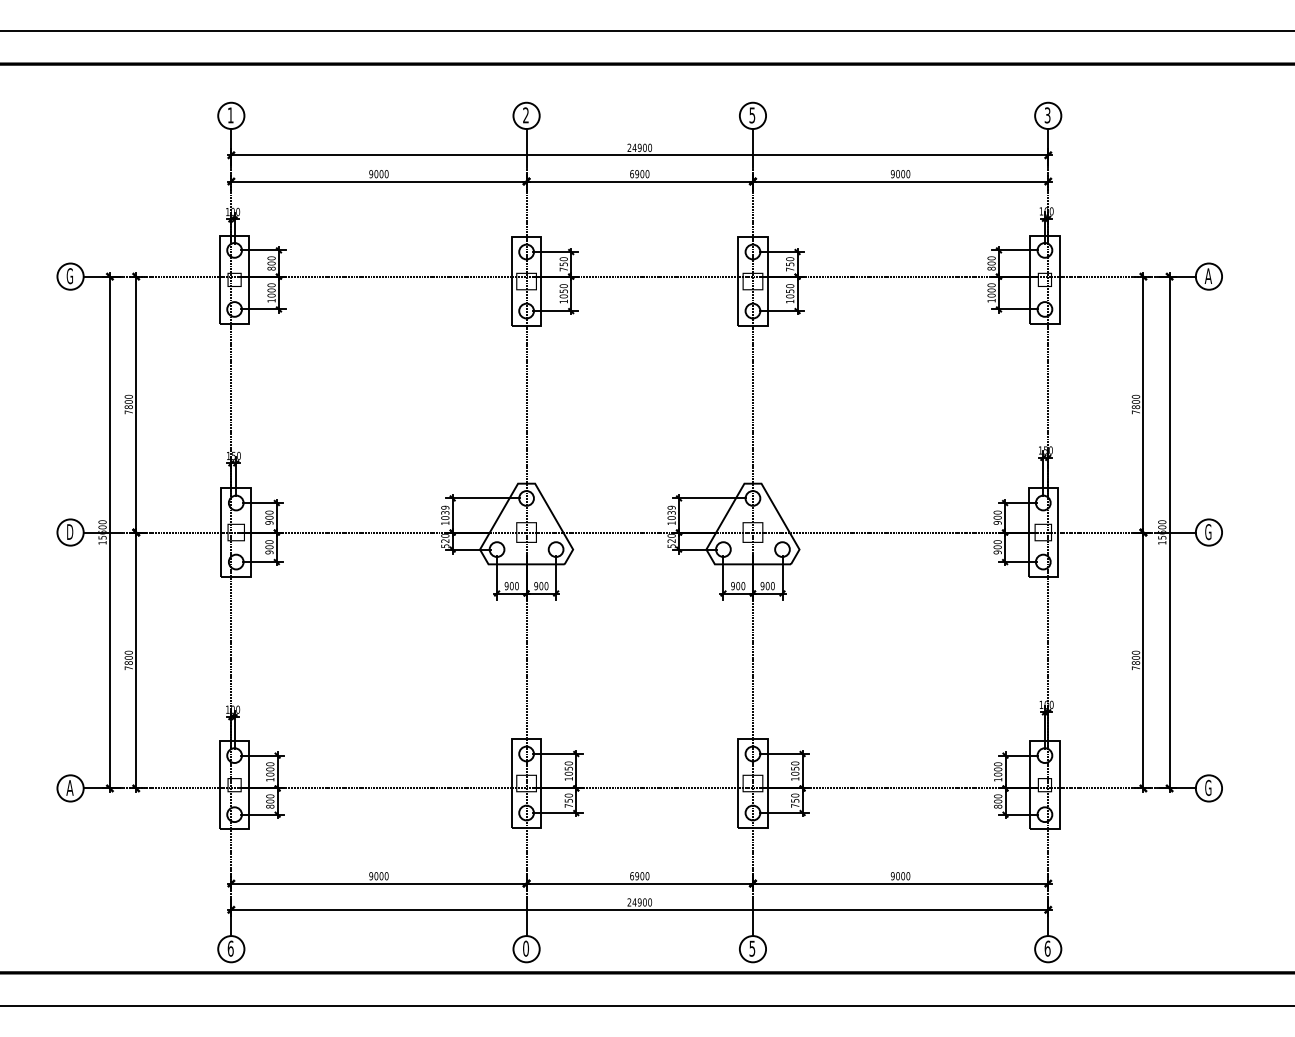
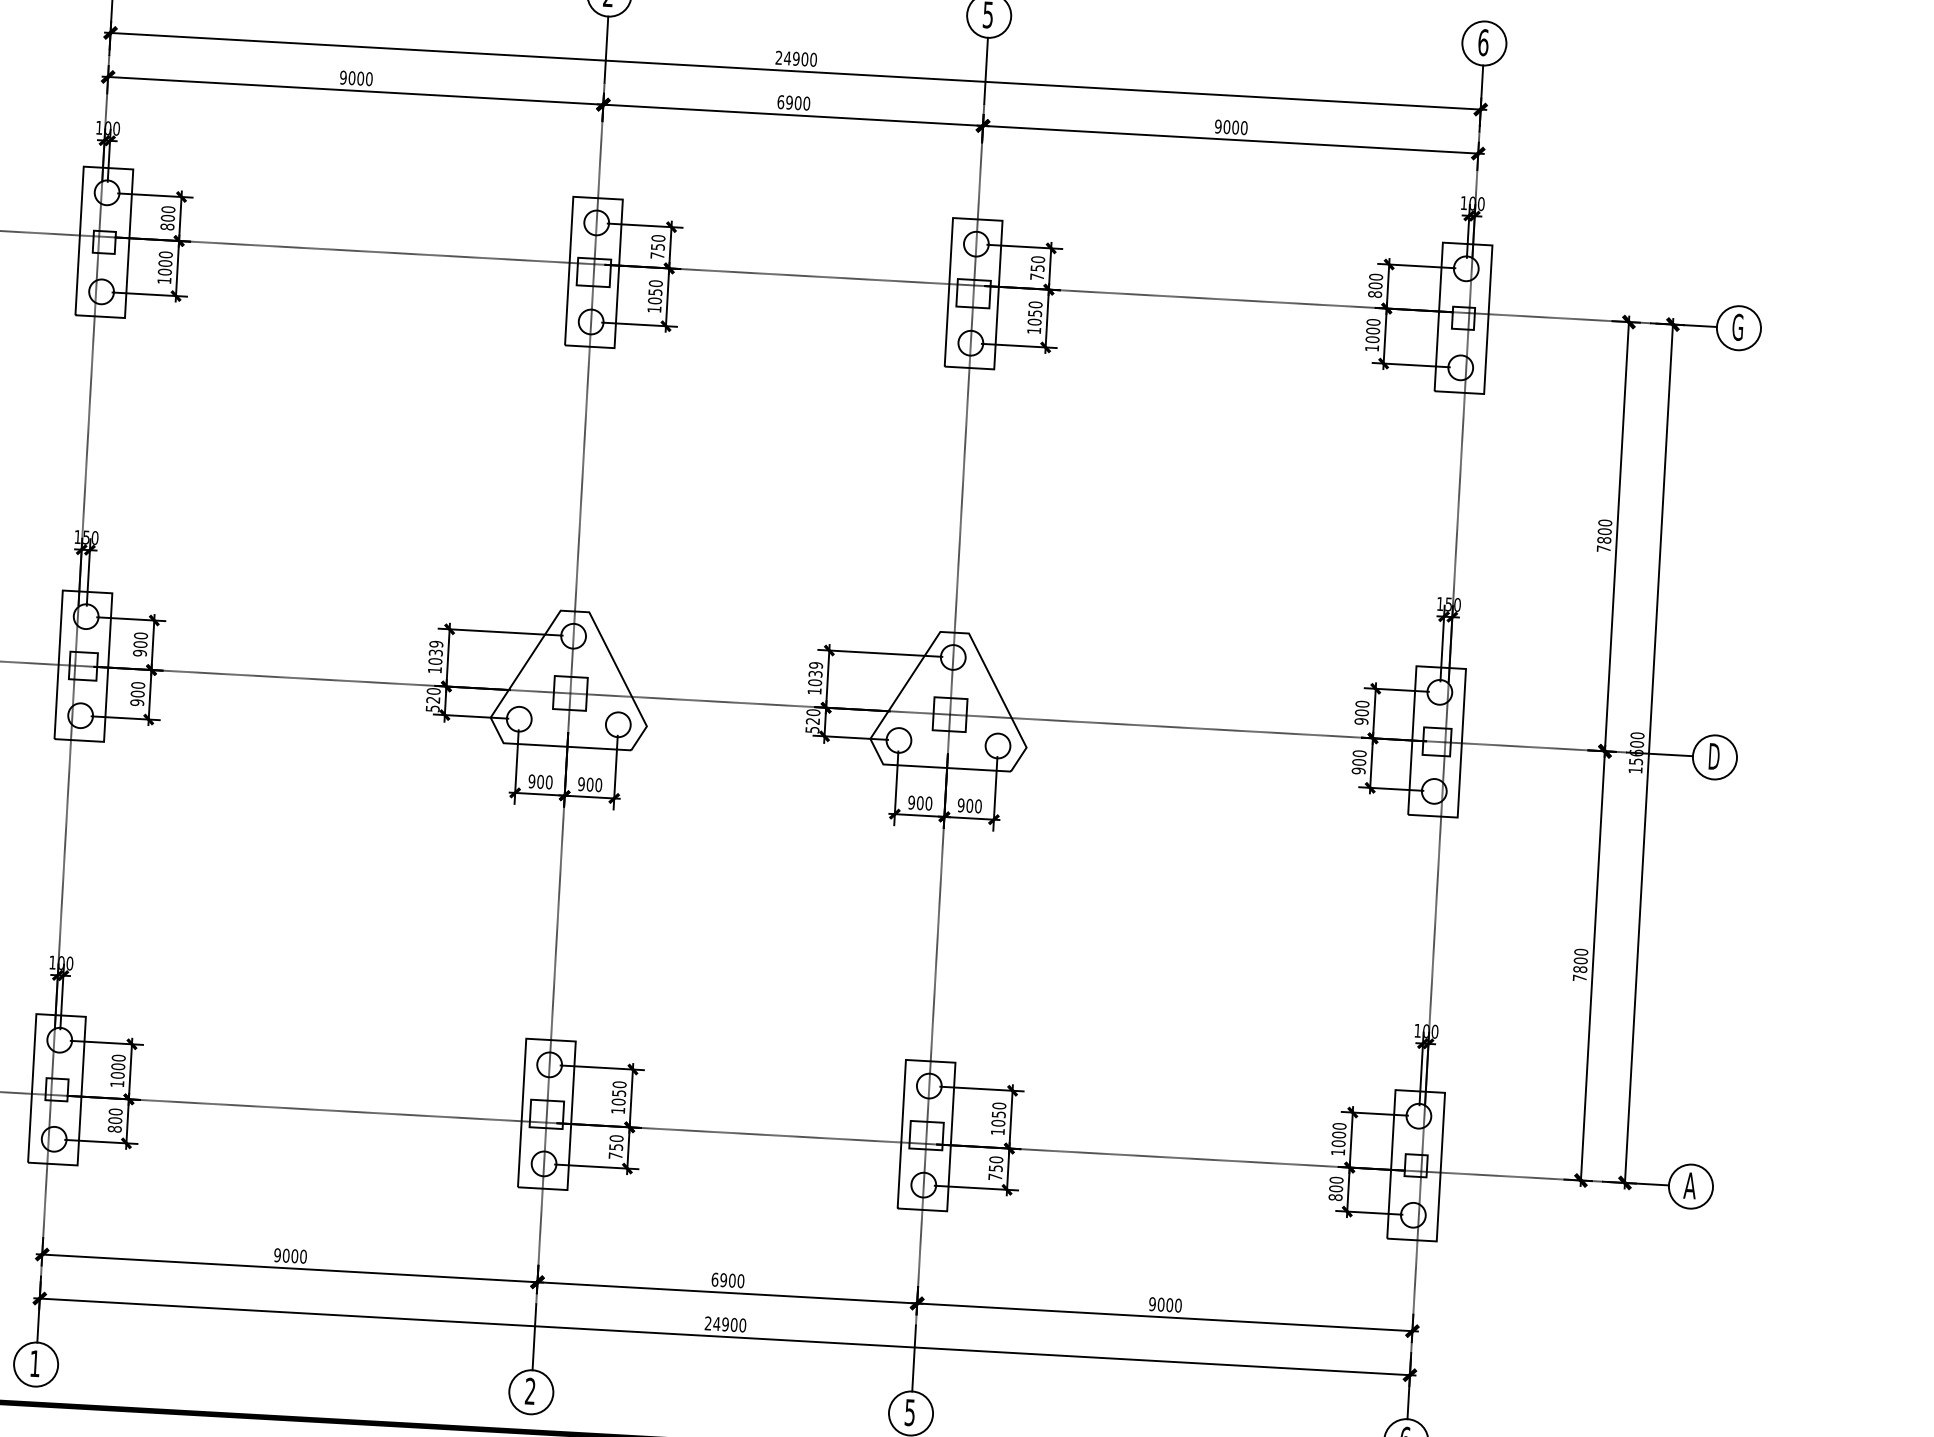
text: (1047, 115) -> (1483, 42), 3 -> 6
text: (1208, 276) -> (1738, 327), A -> G
text: (1208, 532) -> (1714, 757), G -> D
text: (1208, 787) -> (1690, 1185), G -> A
text: (230, 948) -> (34, 1363), 6 -> 1
text: (526, 948) -> (531, 1391), 0 -> 2

